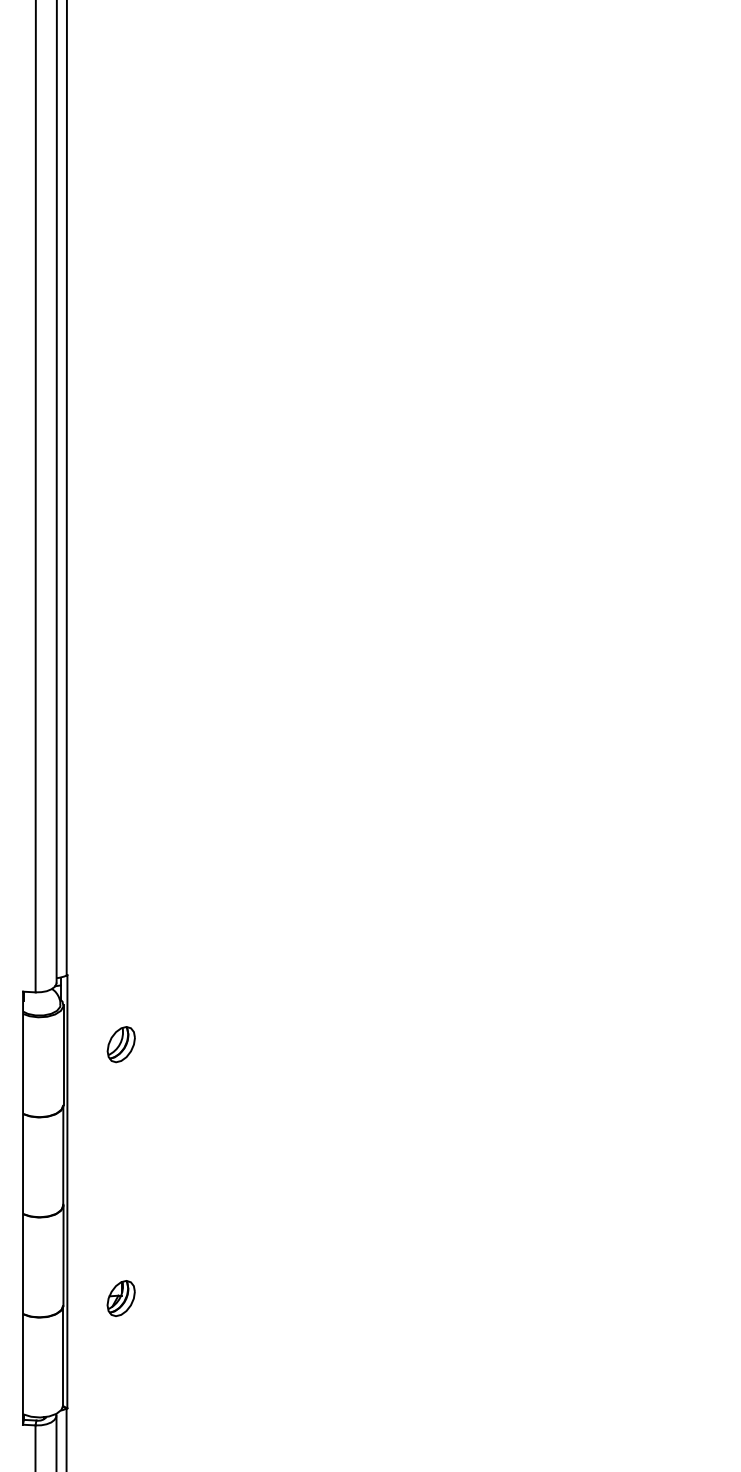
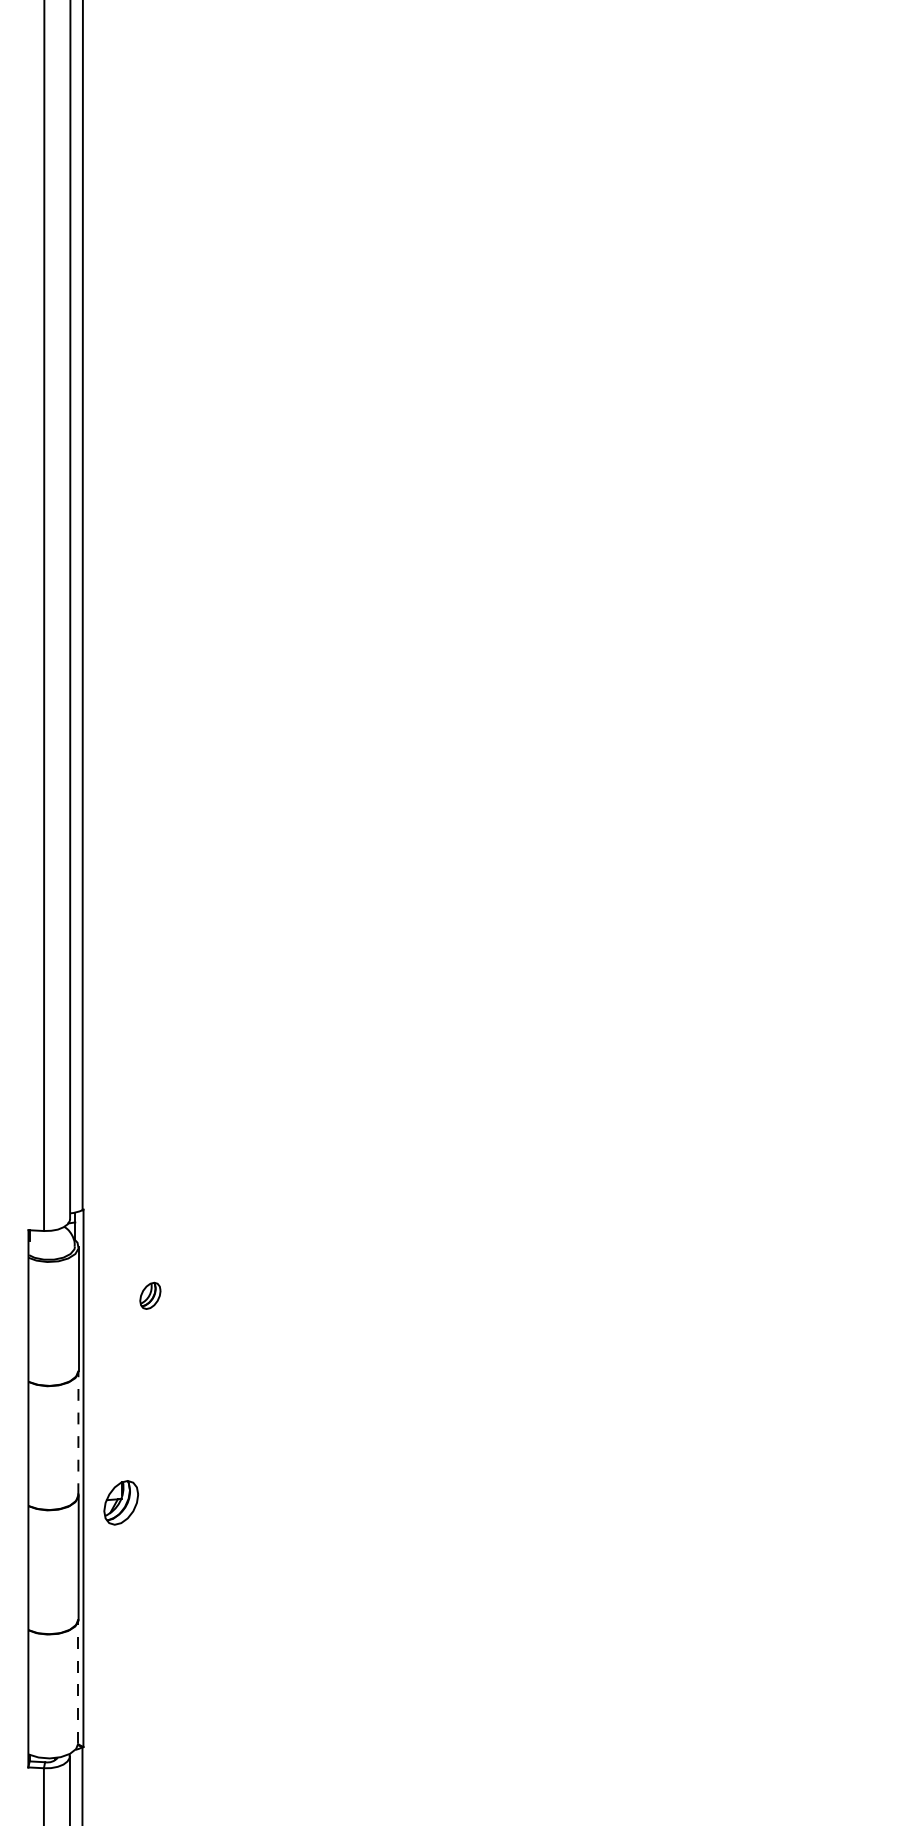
part: (121, 1044) -> (150, 1295), size x0.6
line: (63, 1156) -> (78, 1434), solid -> dashed
part: (121, 1298) -> (121, 1502), moved
line: (63, 1356) -> (78, 1682), solid -> dashed

